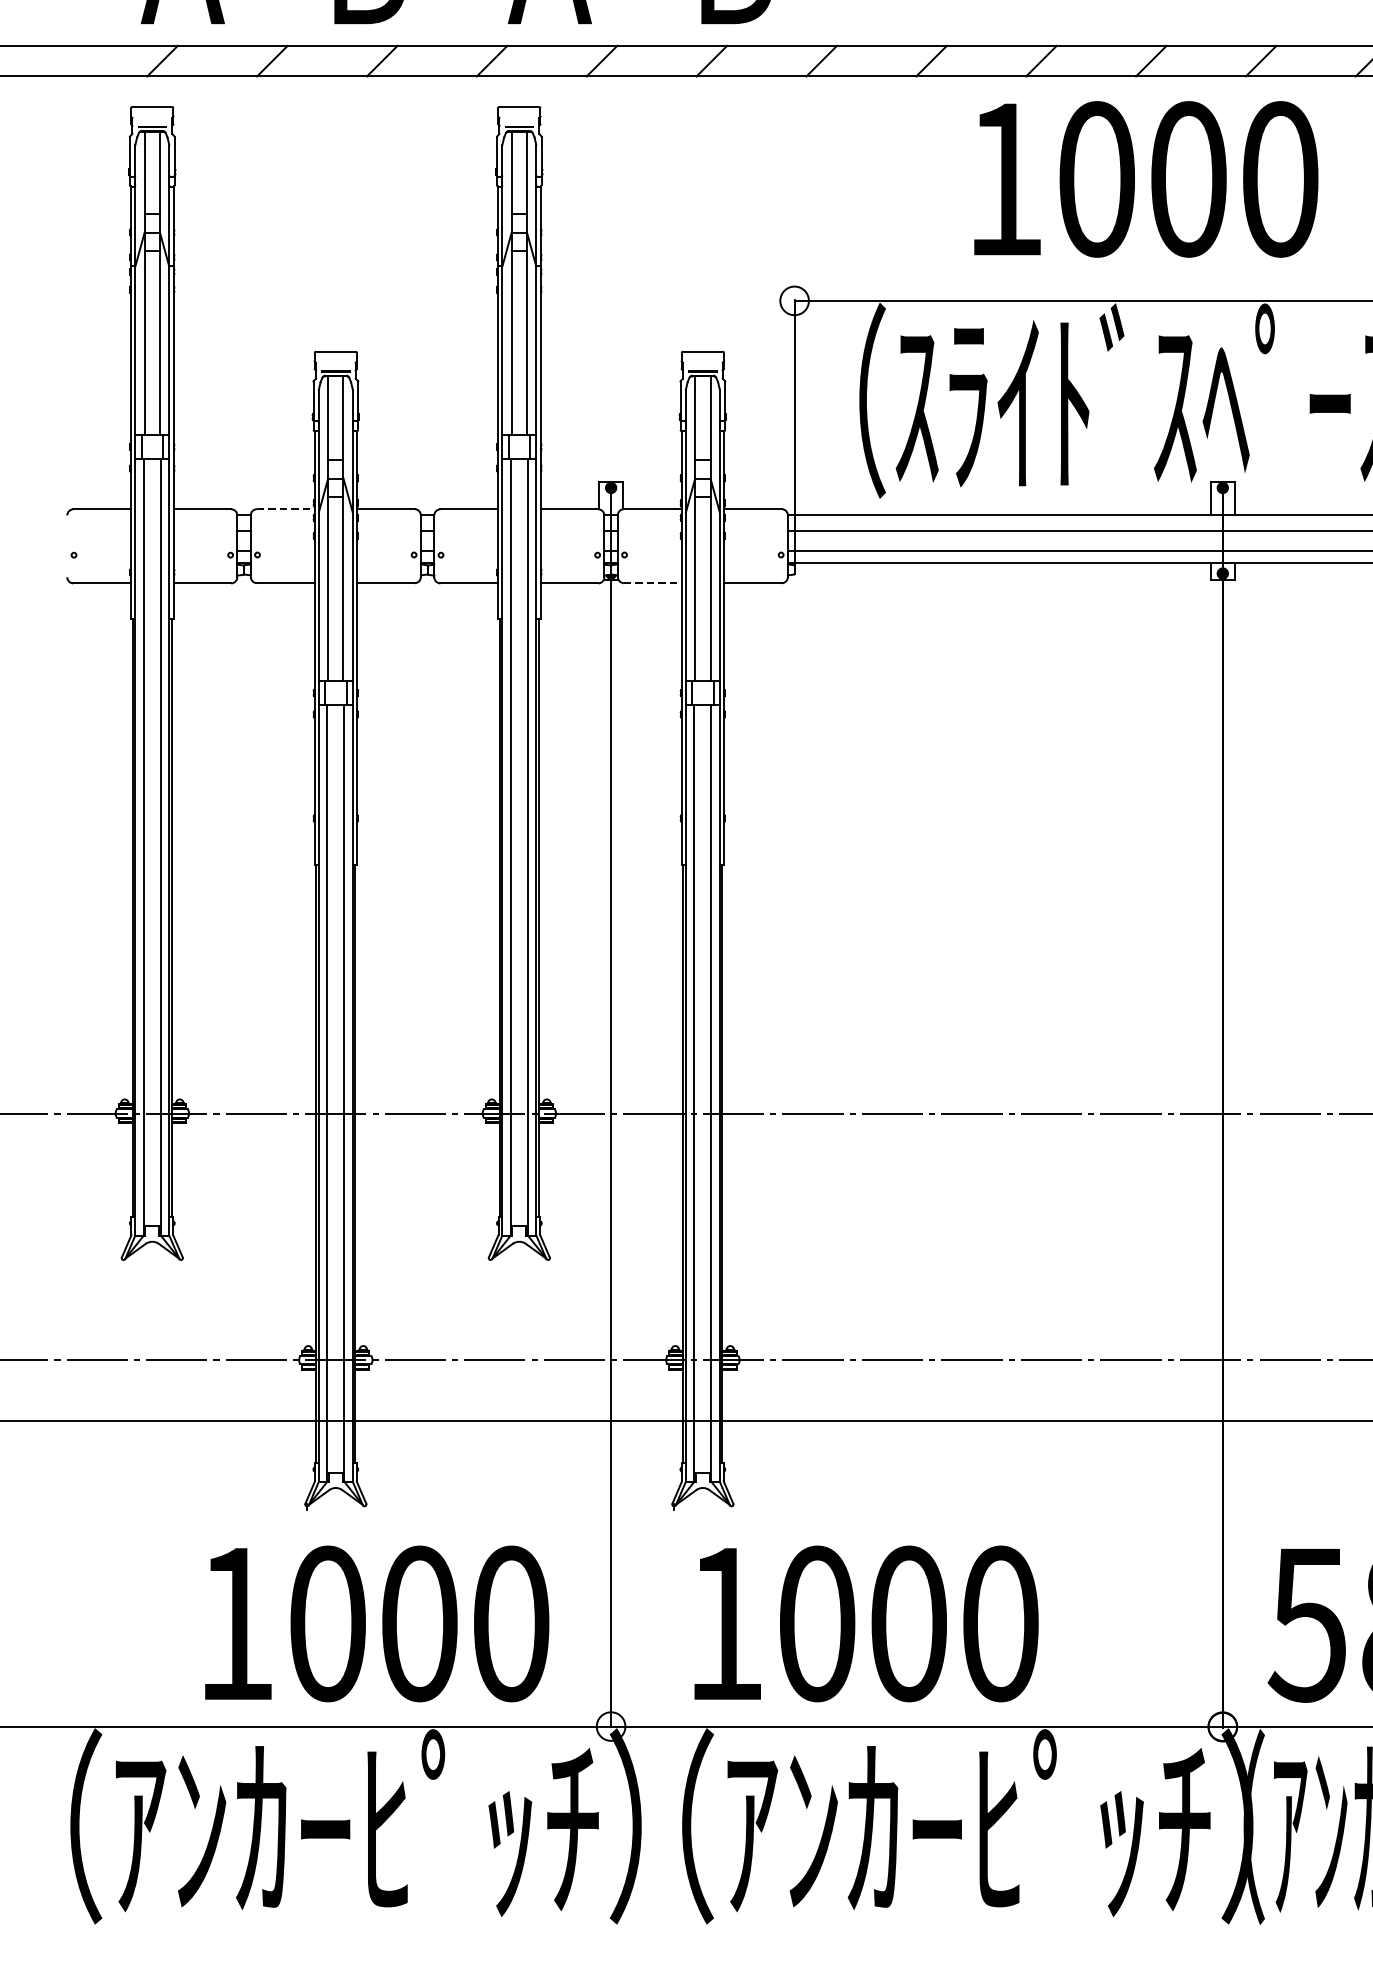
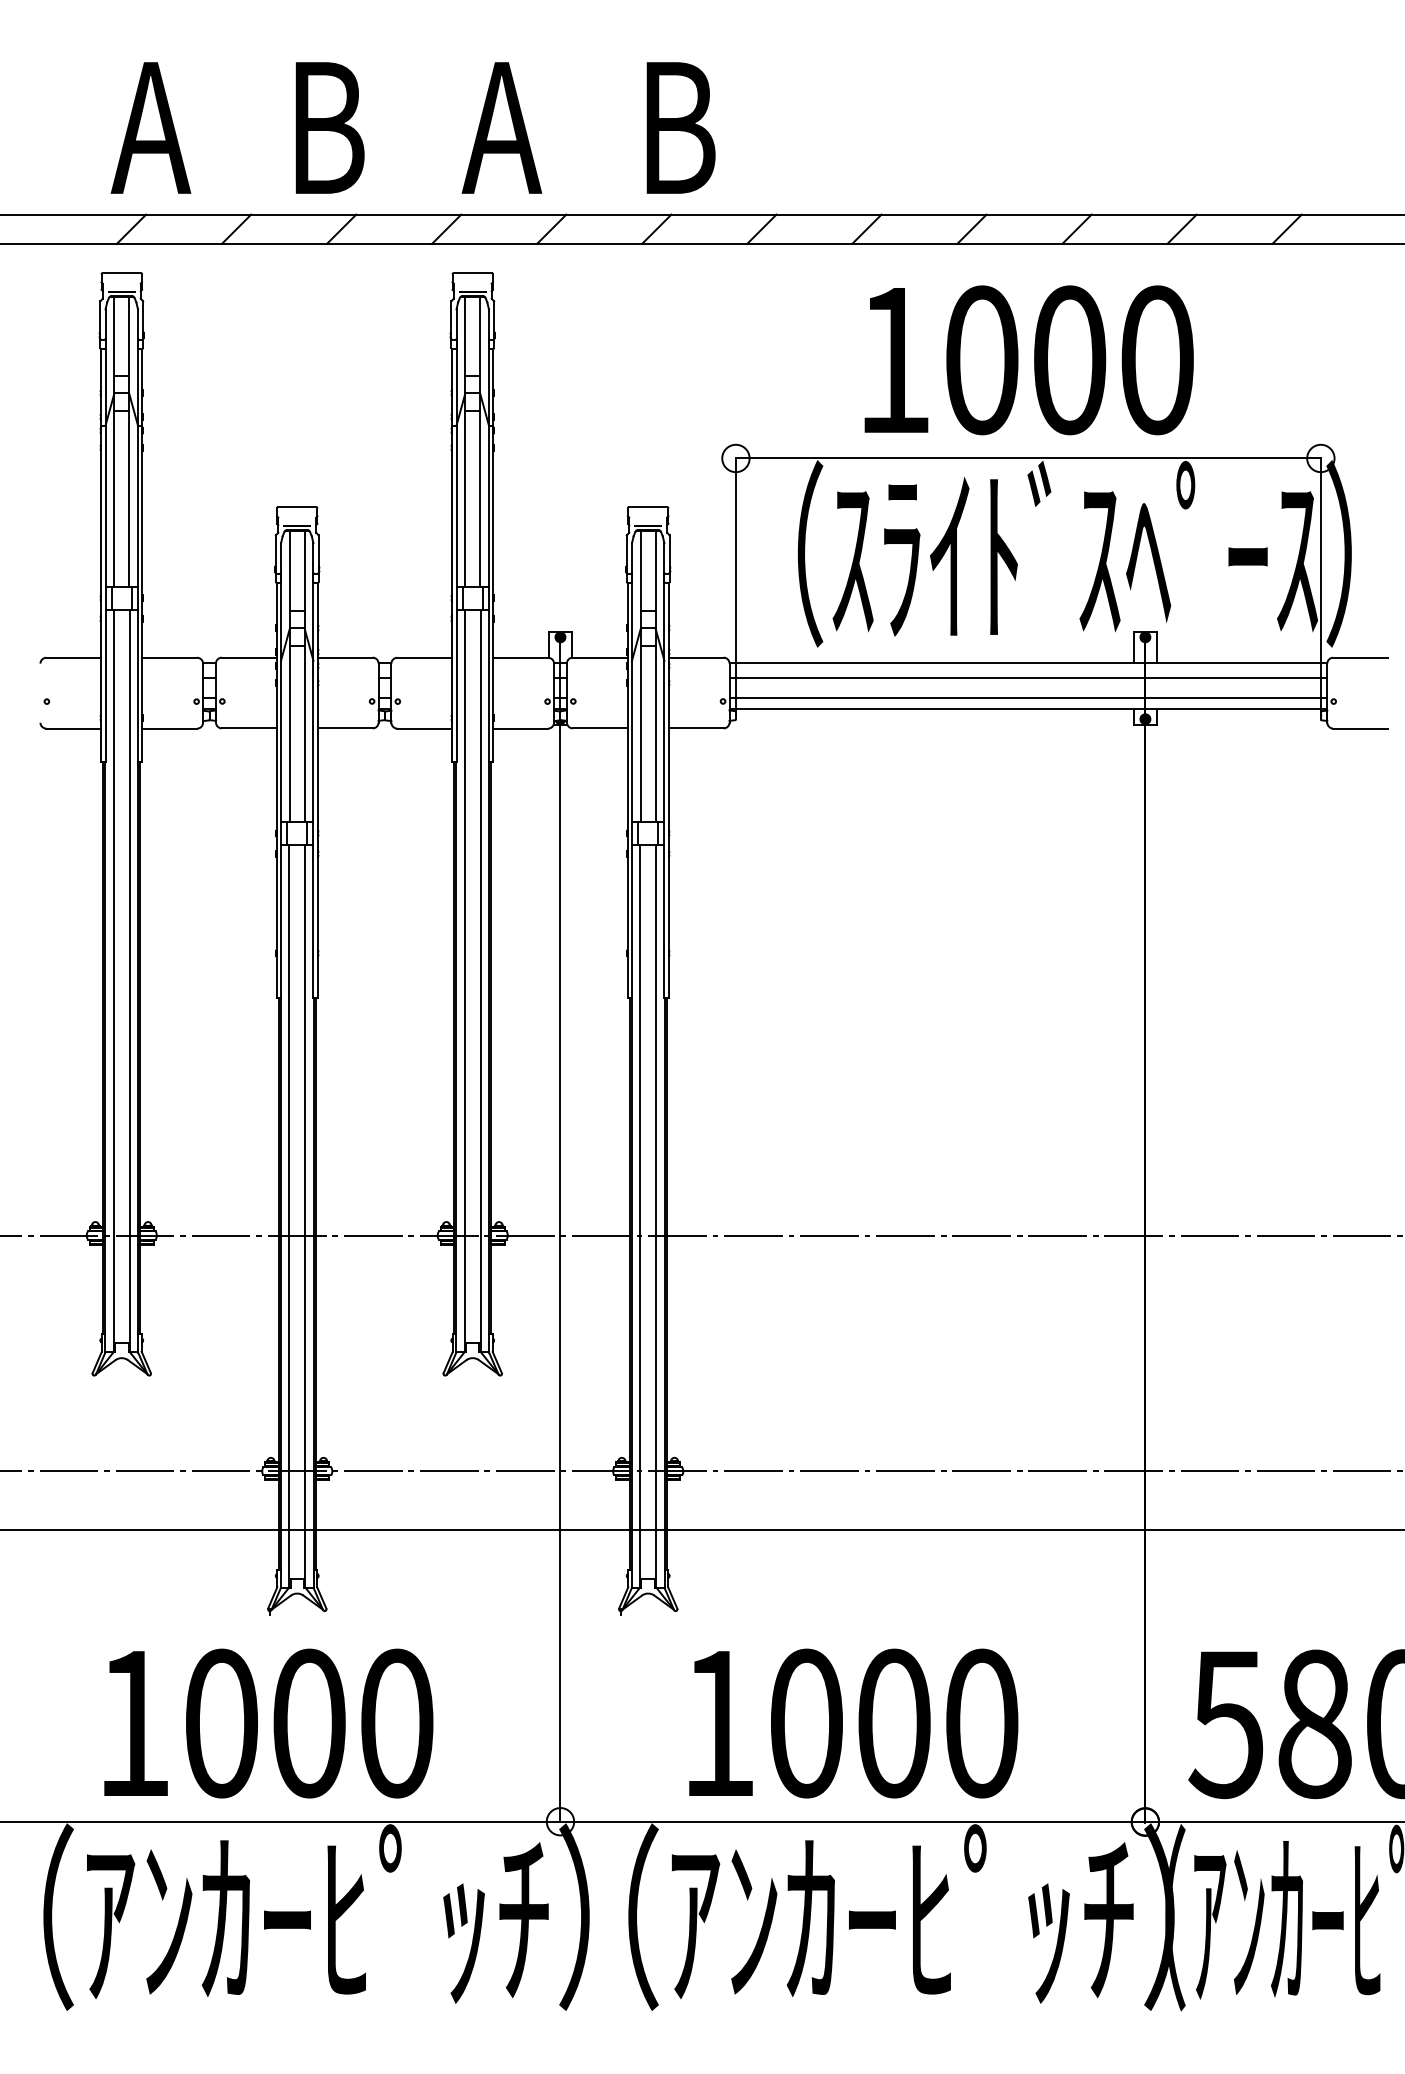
text: (1145, 179) -> (1028, 360), moved
line: (285, 509) -> (249, 657), dashed -> solid
line: (652, 583) -> (600, 728), dashed -> solid
text: (376, 1623) -> (268, 1723), moved
text: (866, 1623) -> (853, 1723), moved

